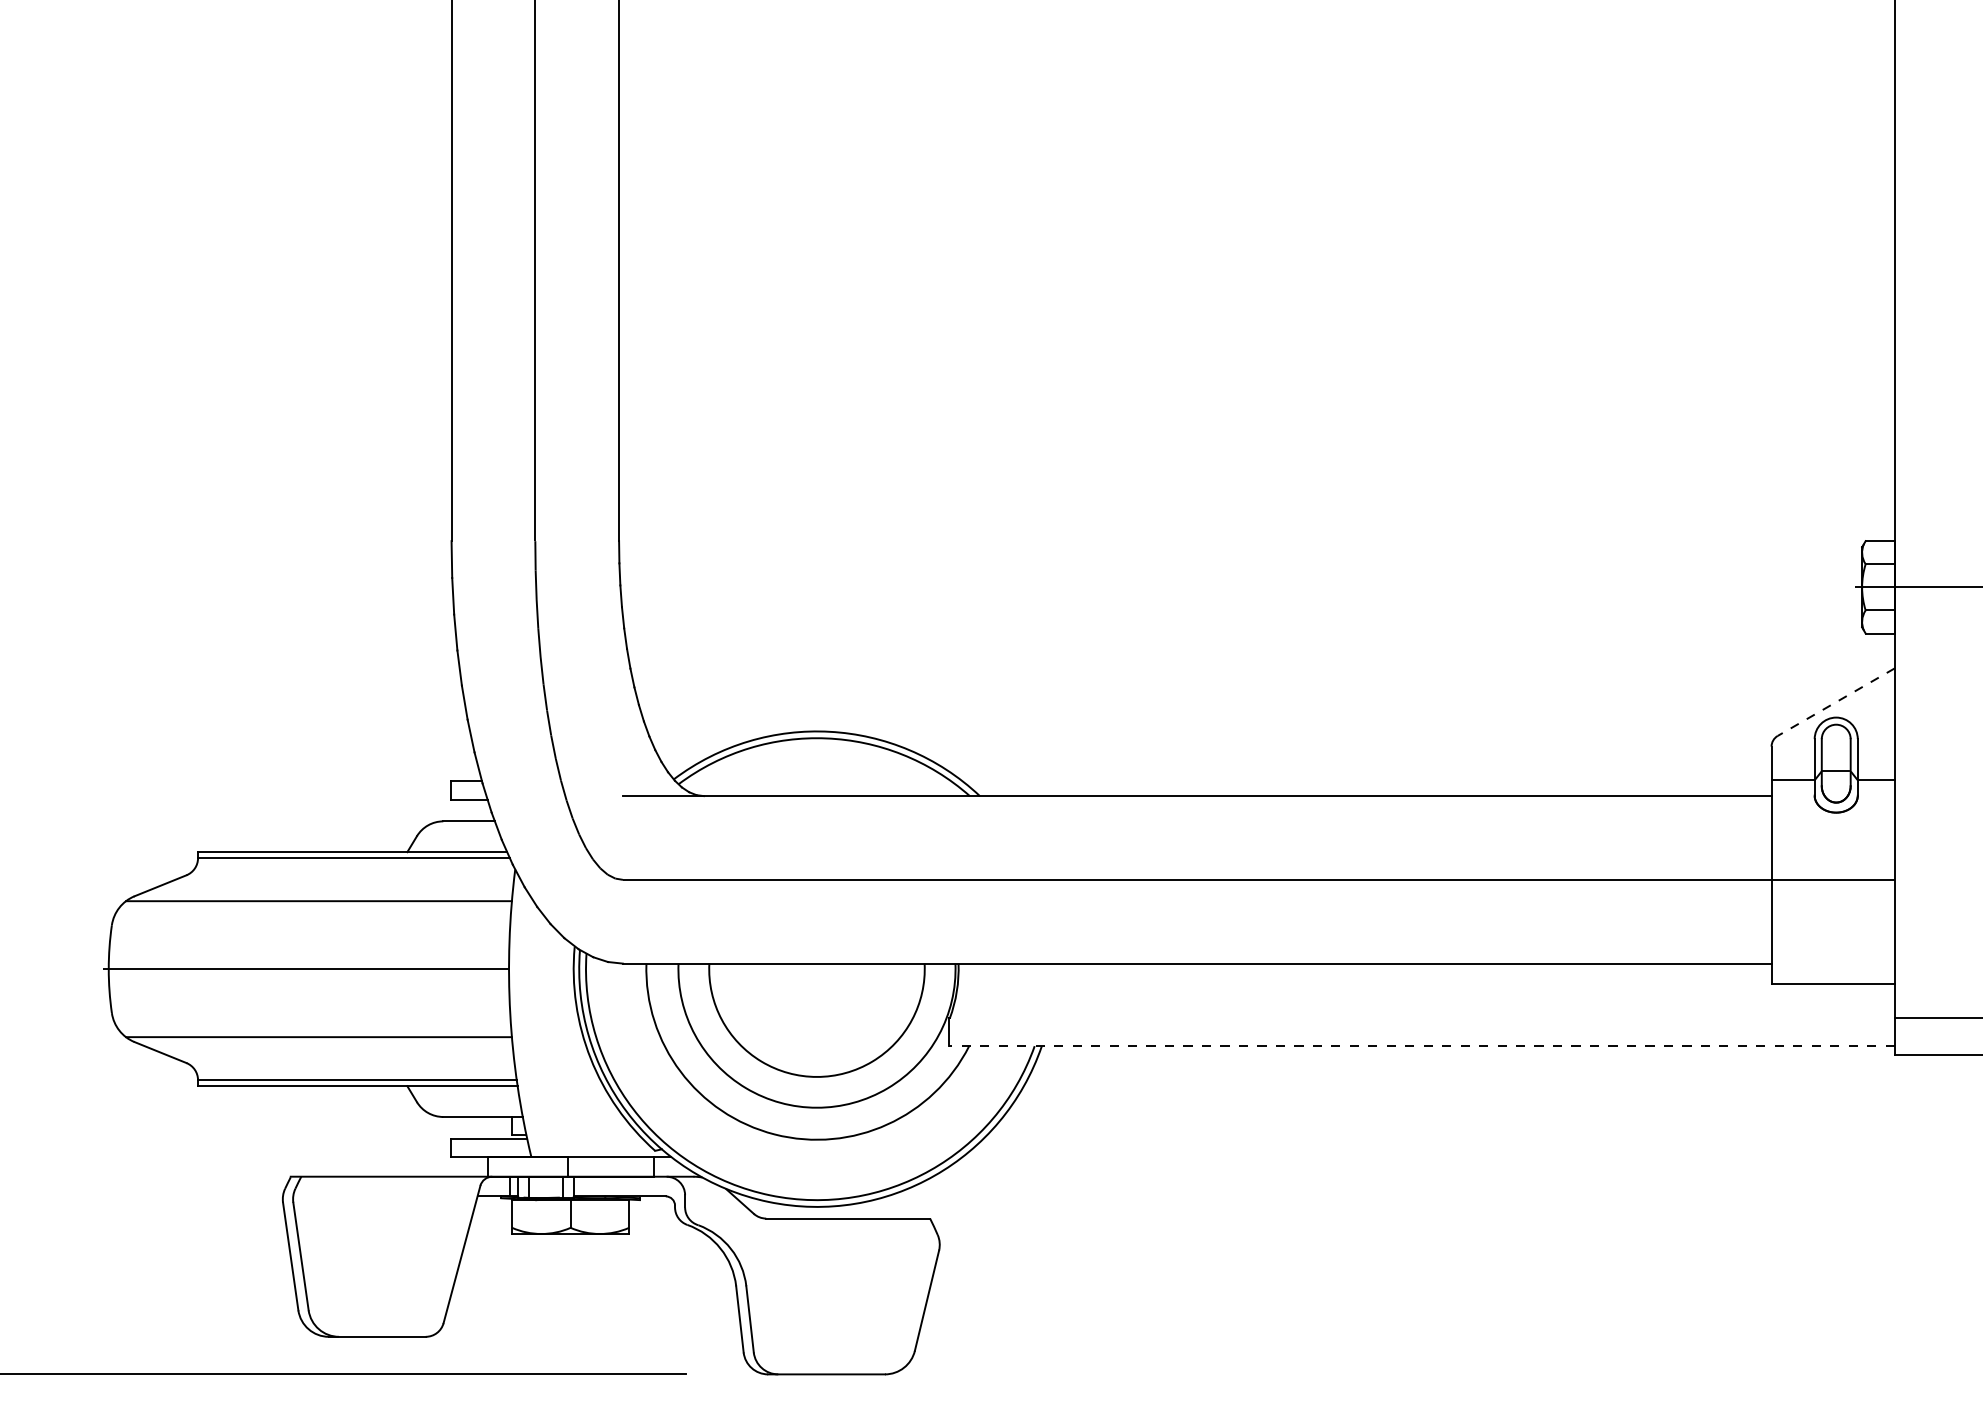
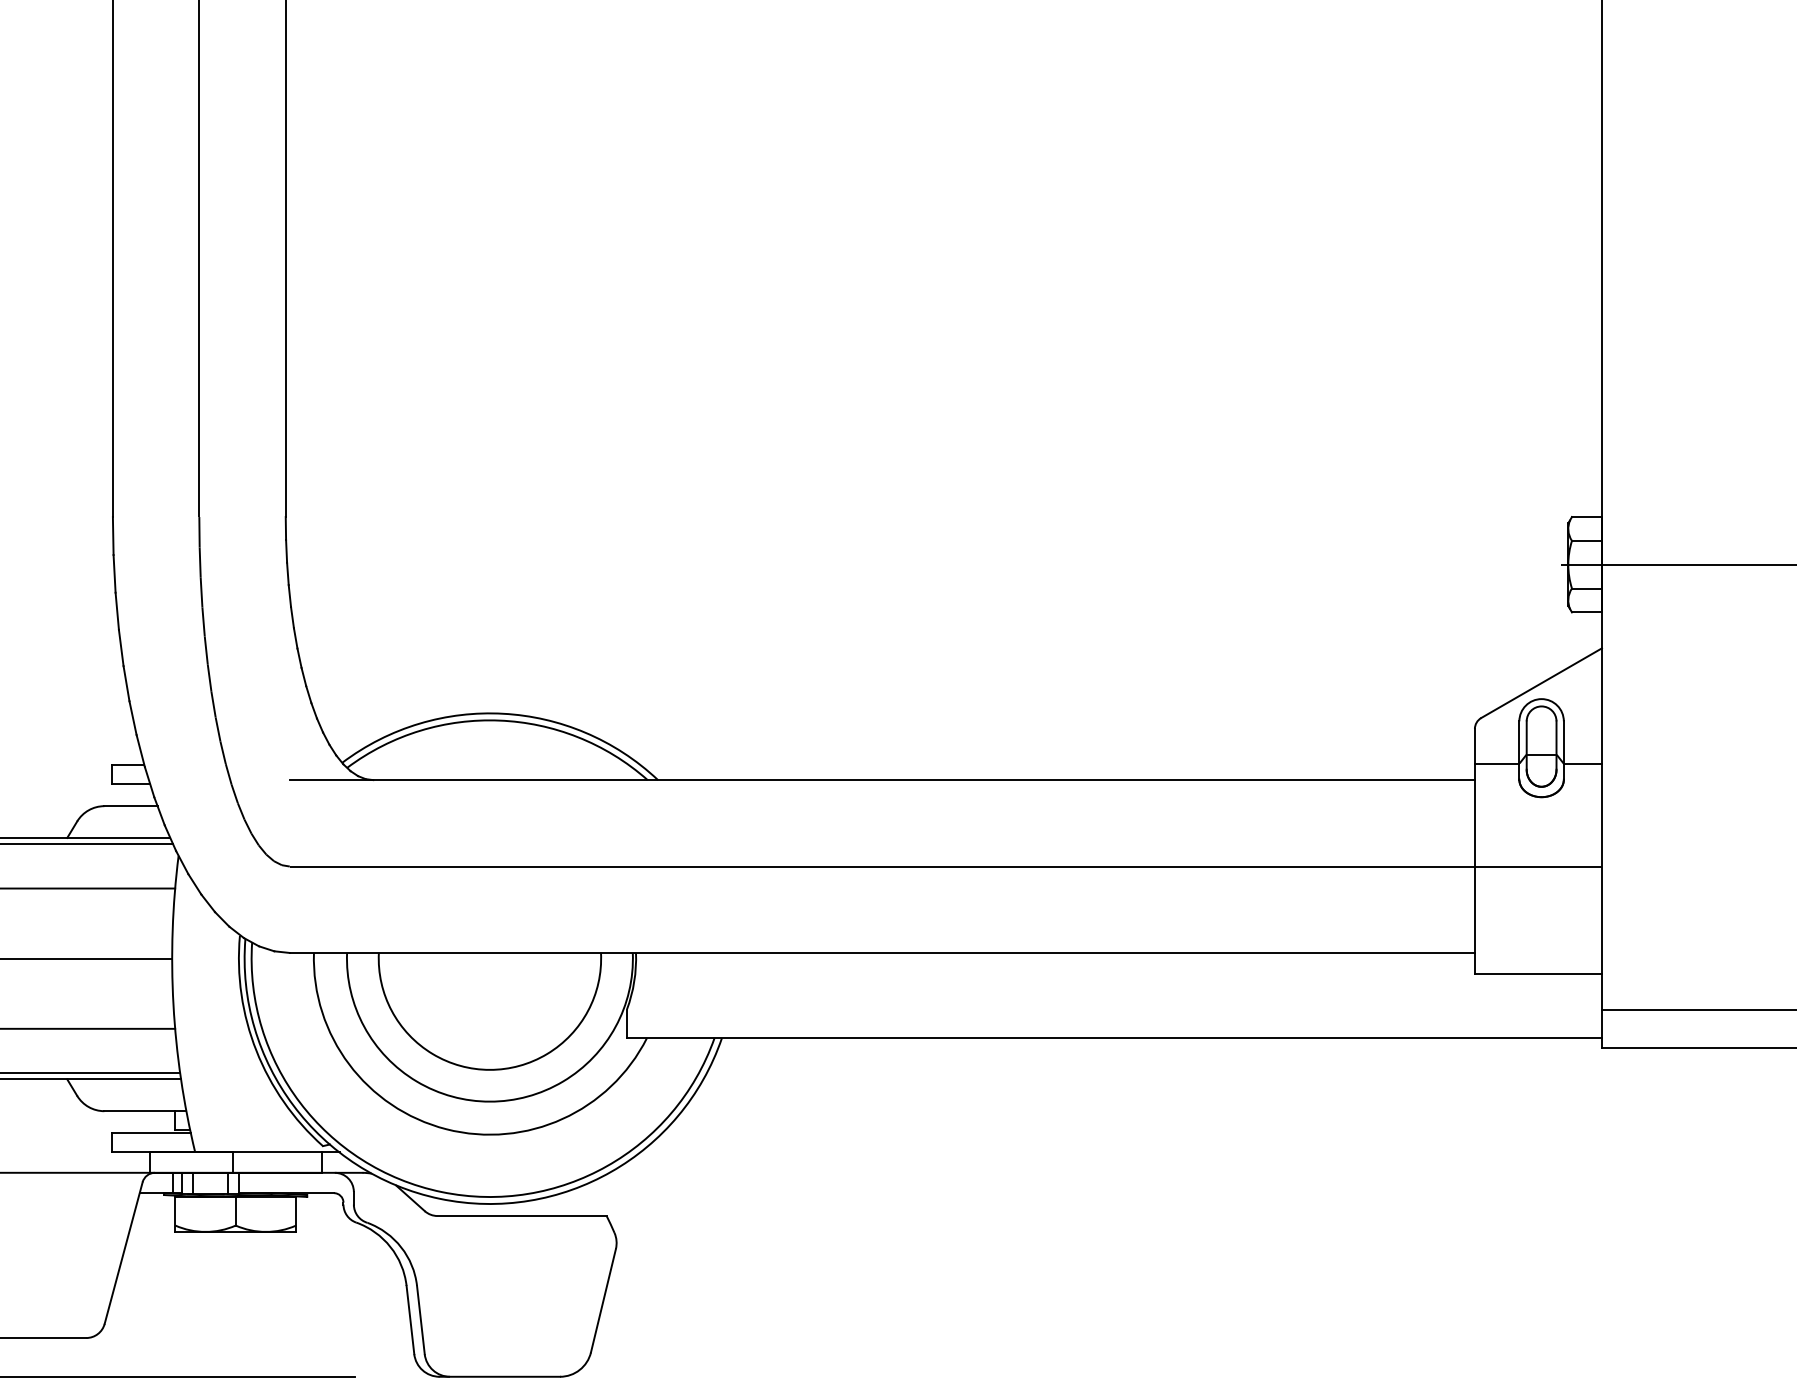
line: (1836, 702) -> (1541, 683), dashed -> solid
line: (1422, 1046) -> (1114, 1038), dashed -> solid

